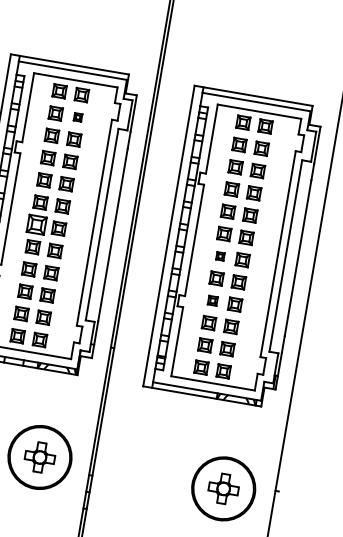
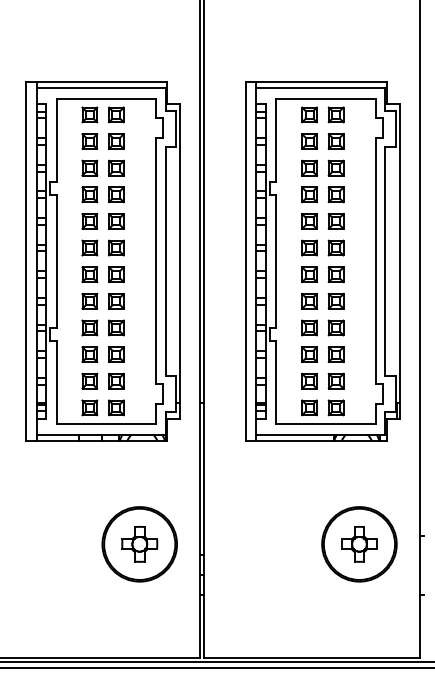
part: (78, 117) -> (116, 141), size x1.67
part: (36, 224) -> (89, 274), size x0.71
part: (220, 256) -> (309, 274), size x1.67
part: (212, 300) -> (309, 327), size x1.43

